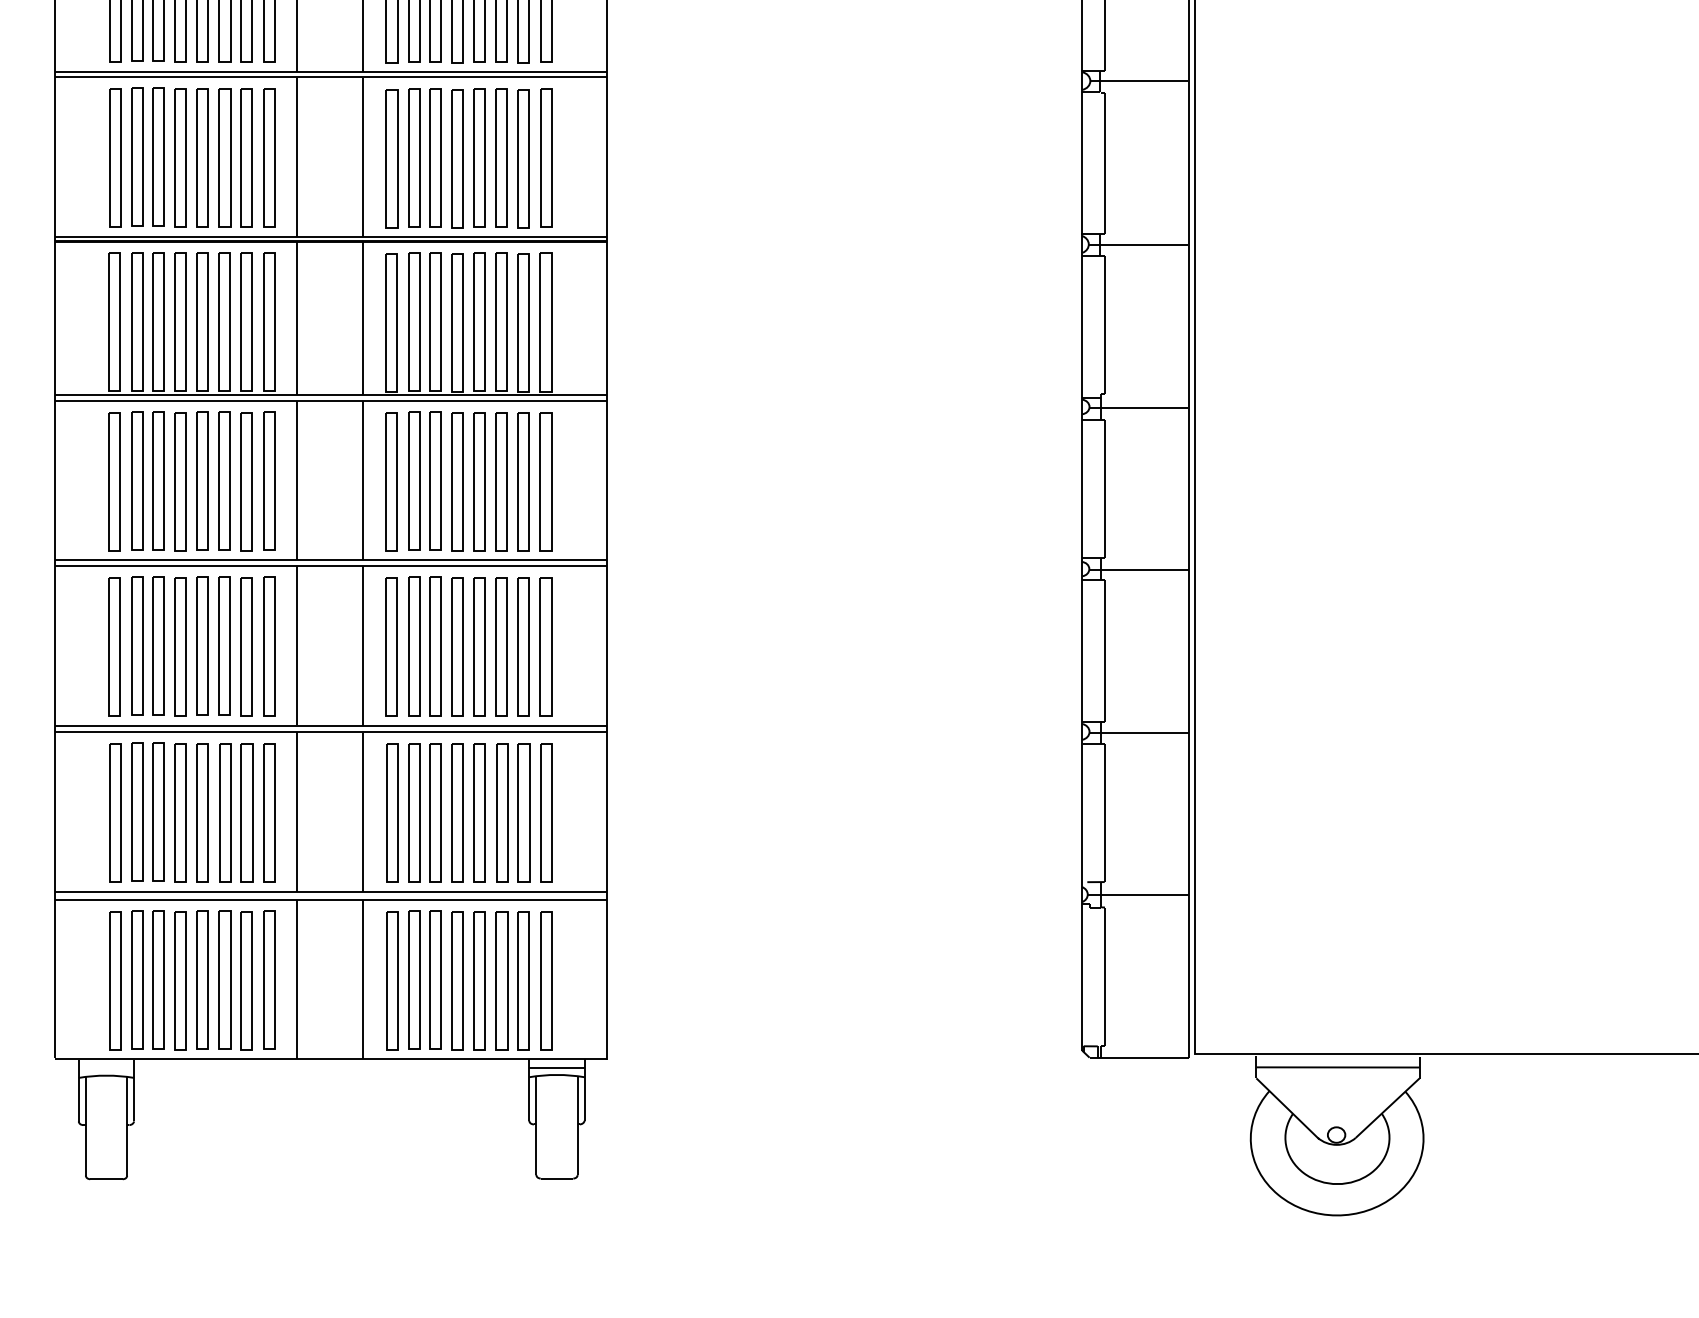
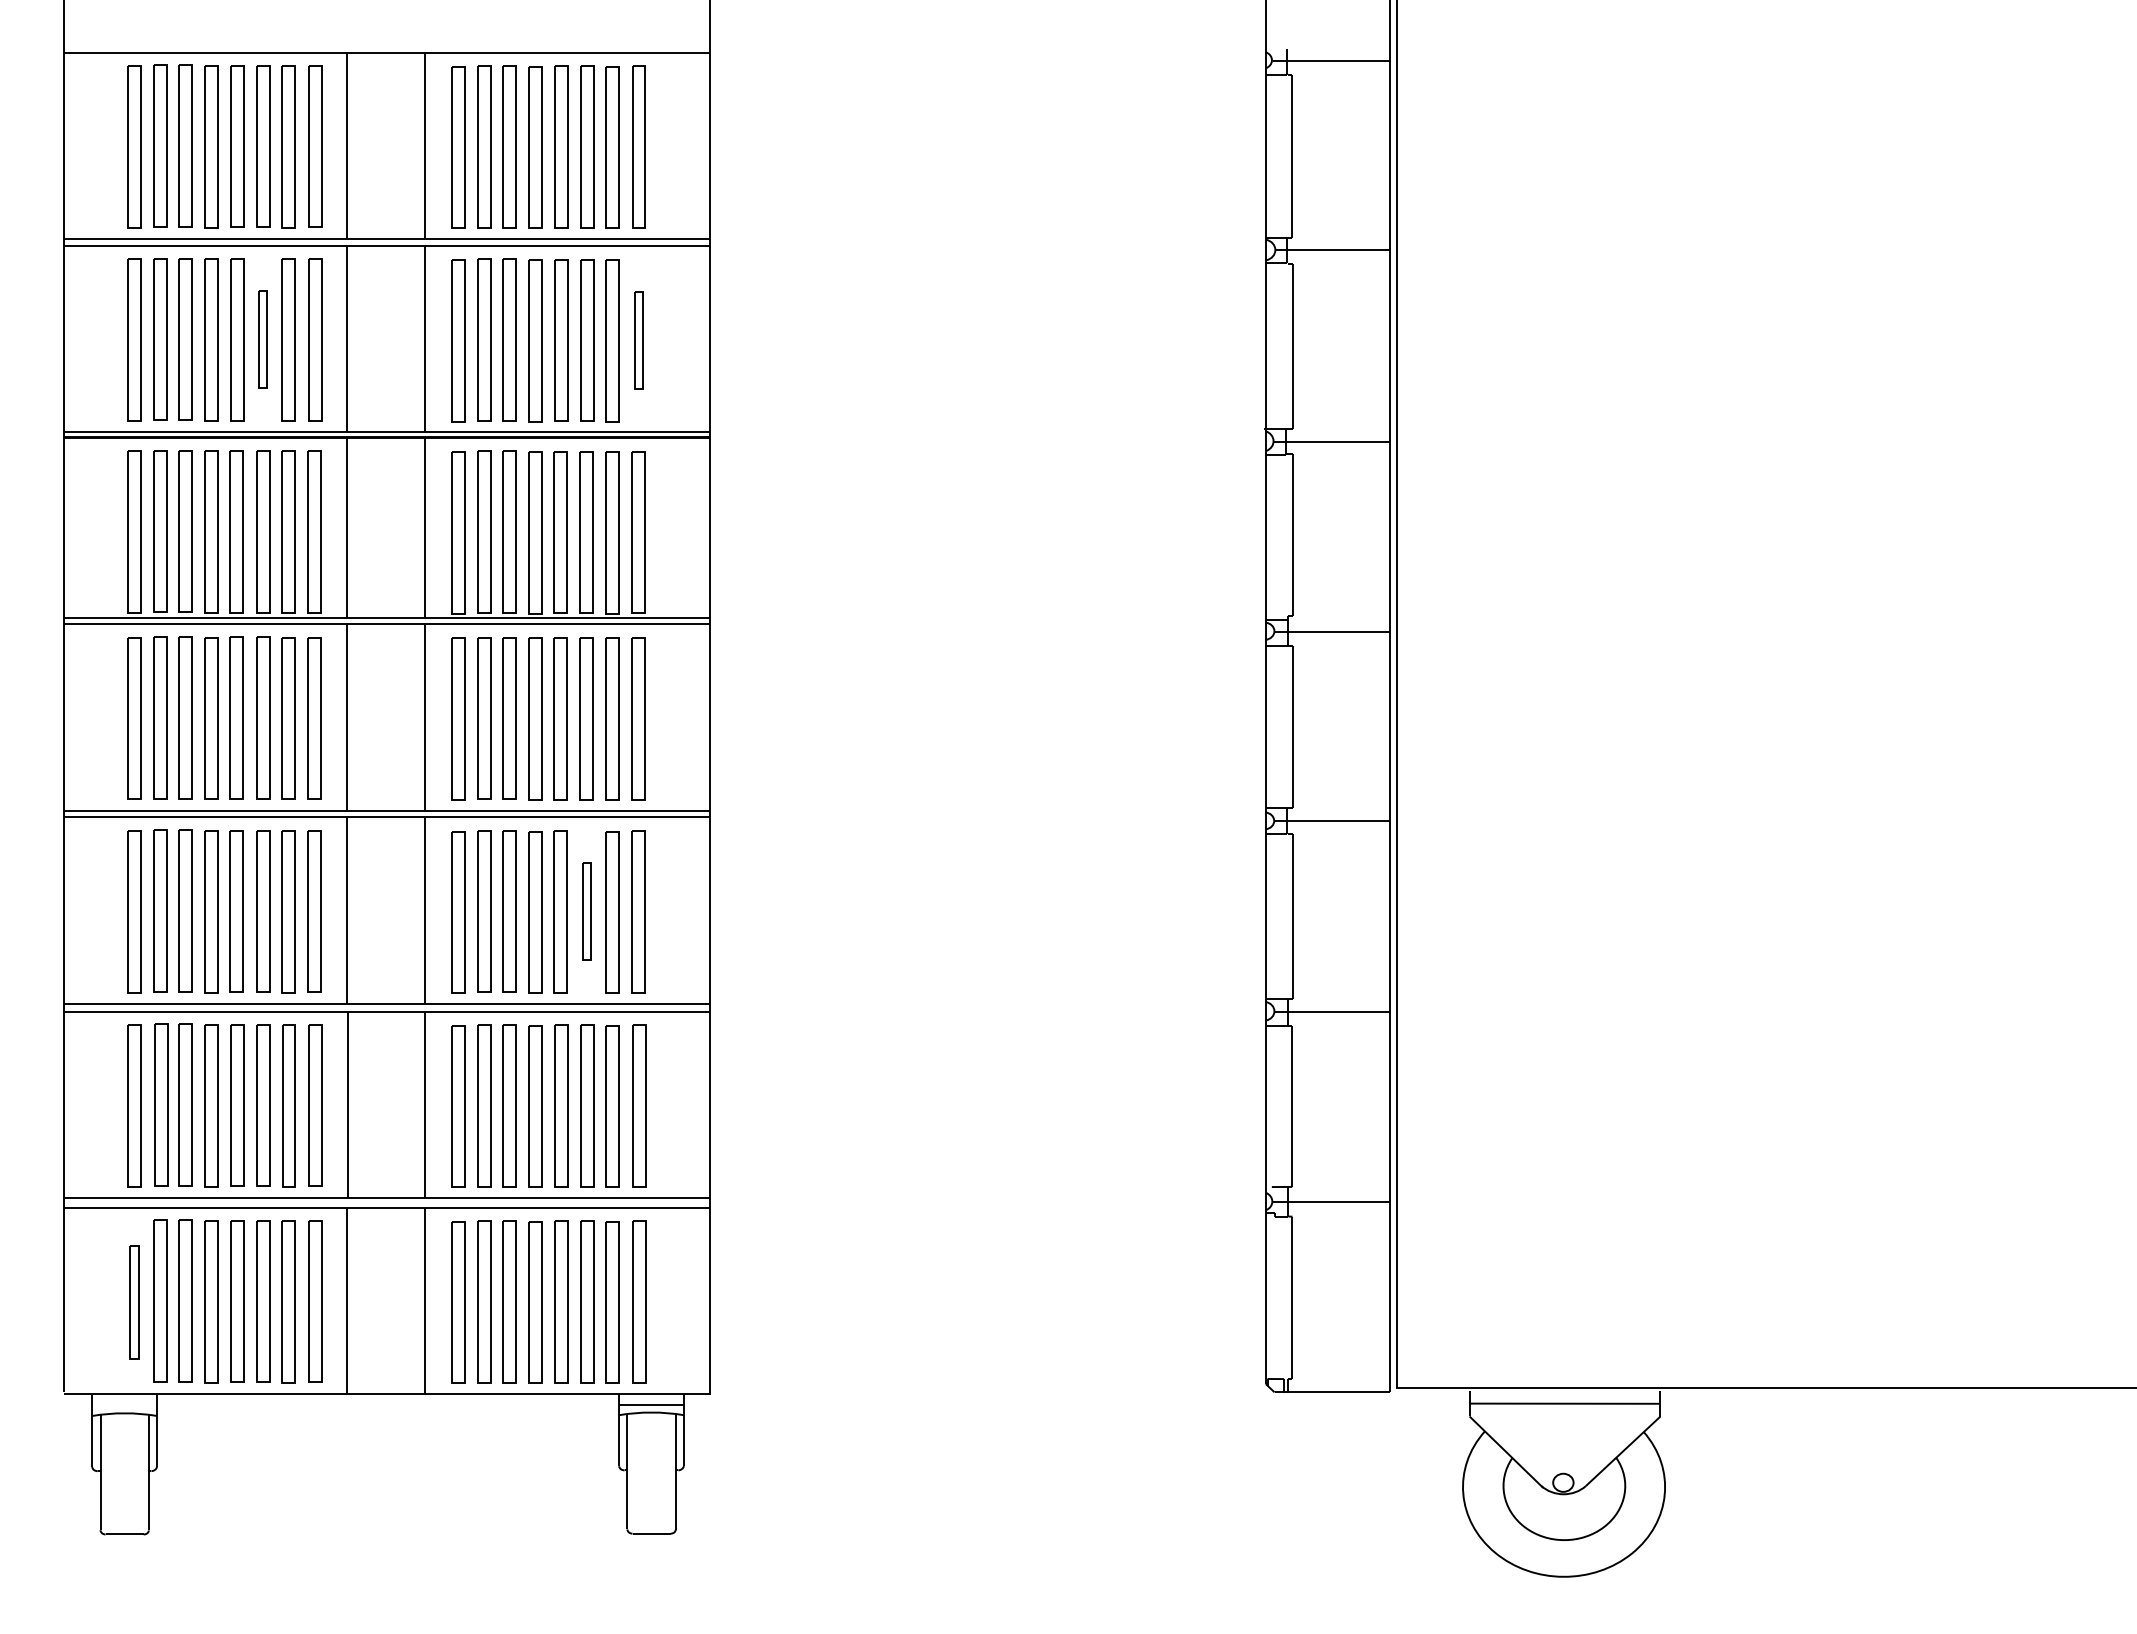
part: (225, 157) -> (263, 339), size x0.6
part: (545, 158) -> (638, 340), size x0.6
part: (501, 646) -> (586, 911), size x0.6
part: (114, 980) -> (134, 1301), size x0.7

